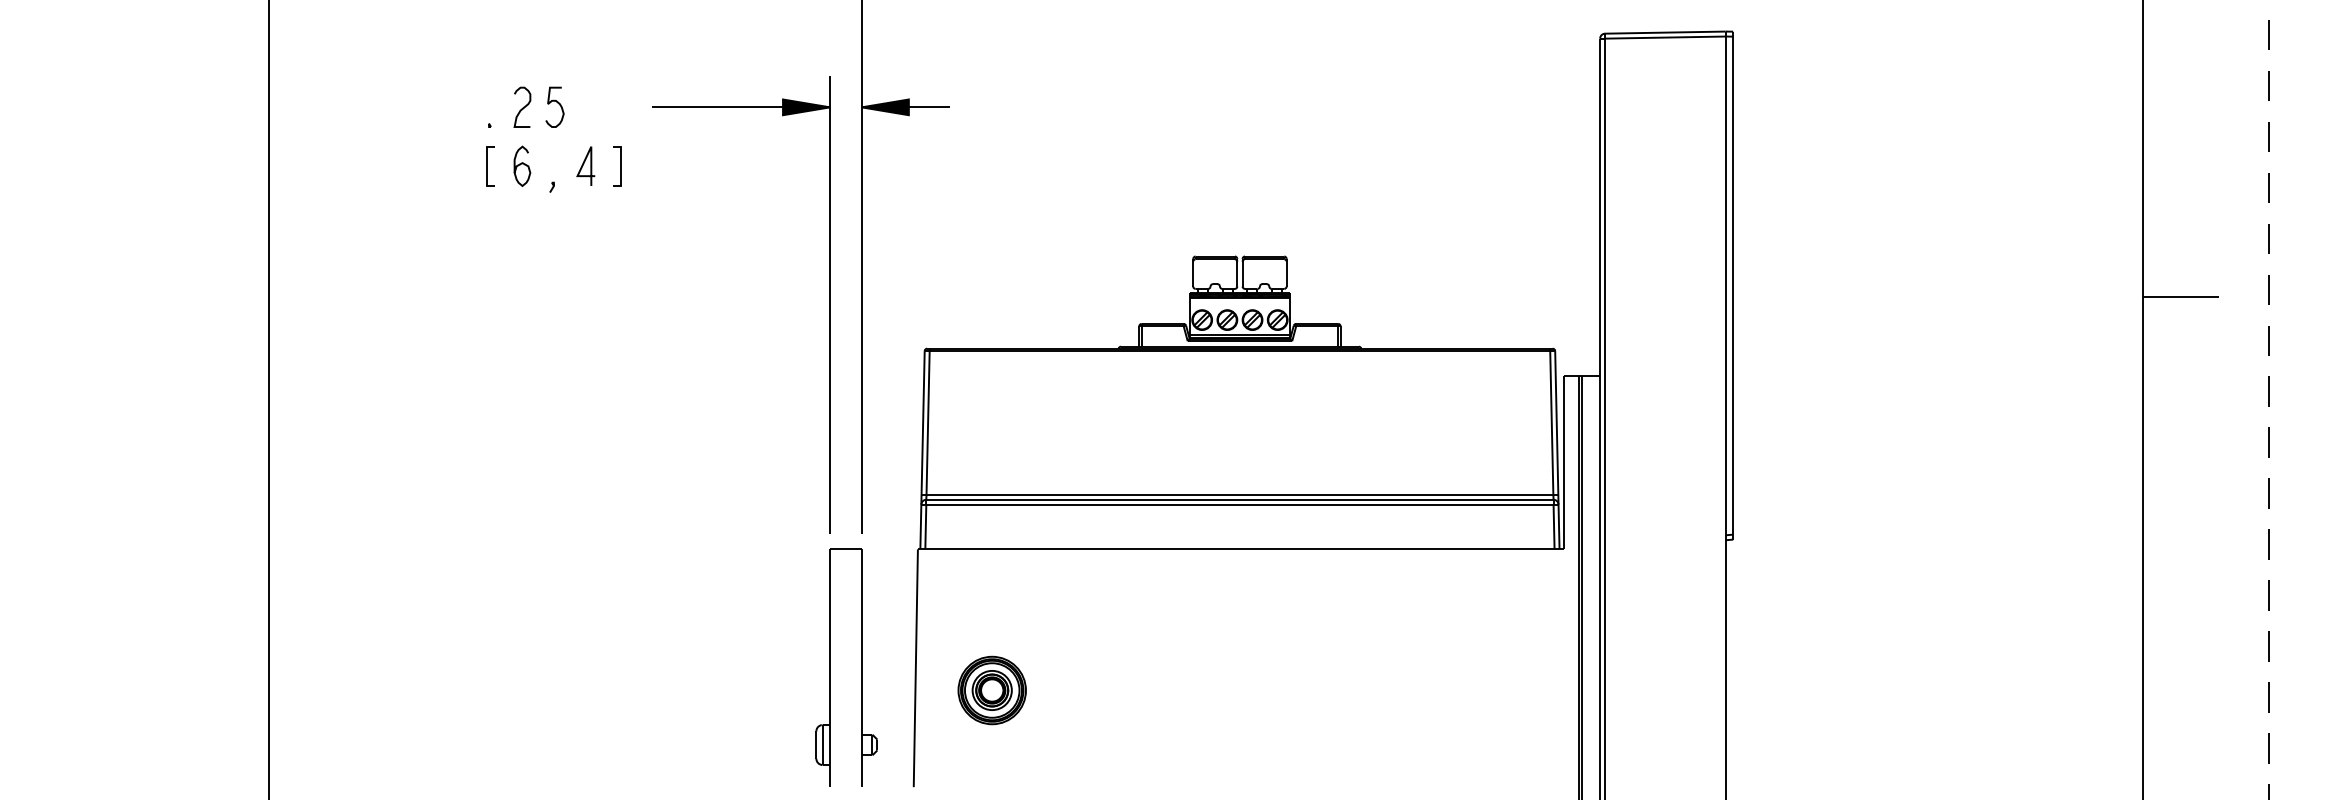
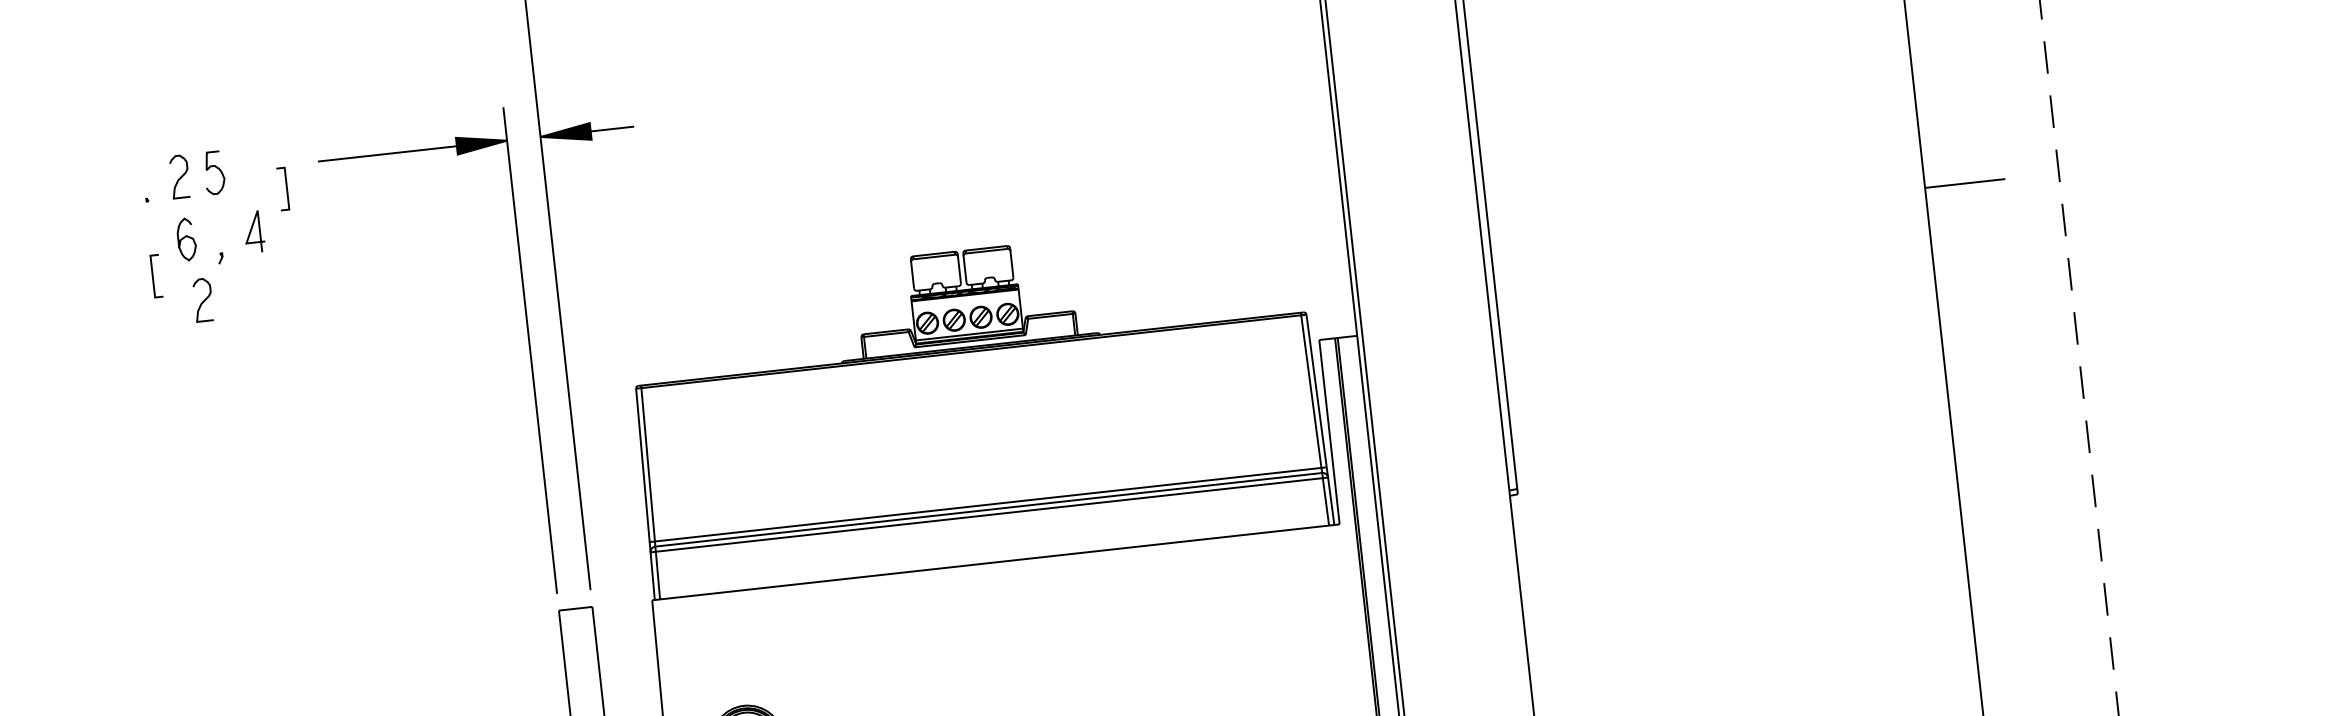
line: (487, 166) -> (153, 276), moved
line: (620, 166) -> (286, 188), moved
curve: (532, 223) -> (204, 299), added

